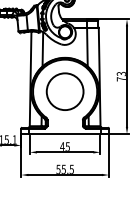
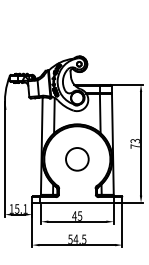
circle: (65, 91) -> (77, 159), size x0.6
text: (63, 168) -> (75, 238), 55.5 -> 54.5

